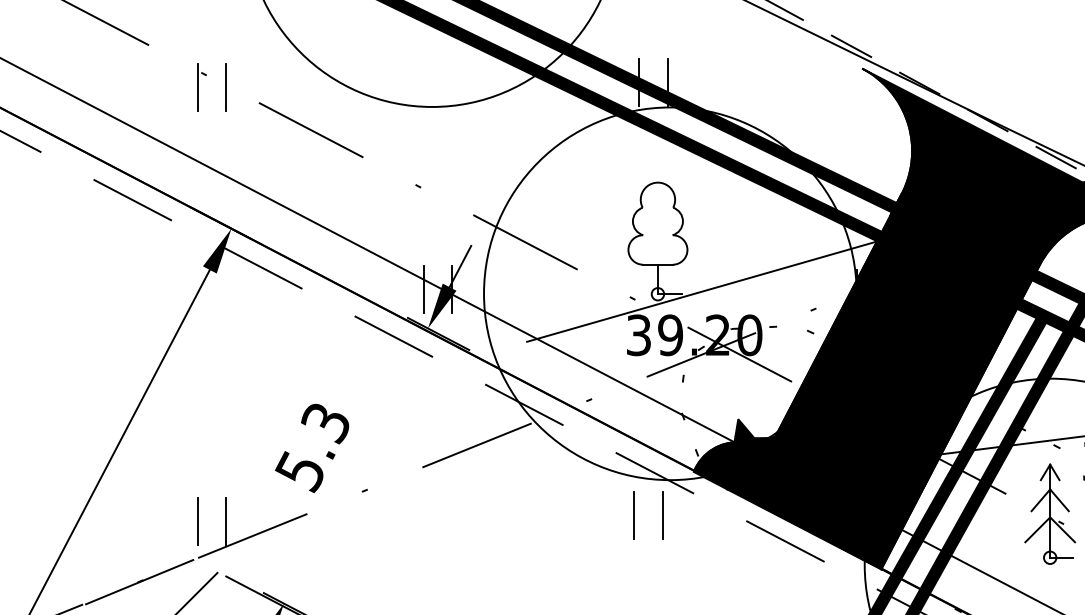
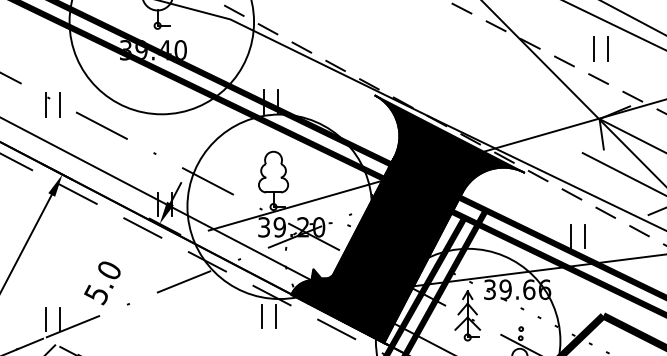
text: (324, 424) -> (108, 271), 5.3 -> 5.0

